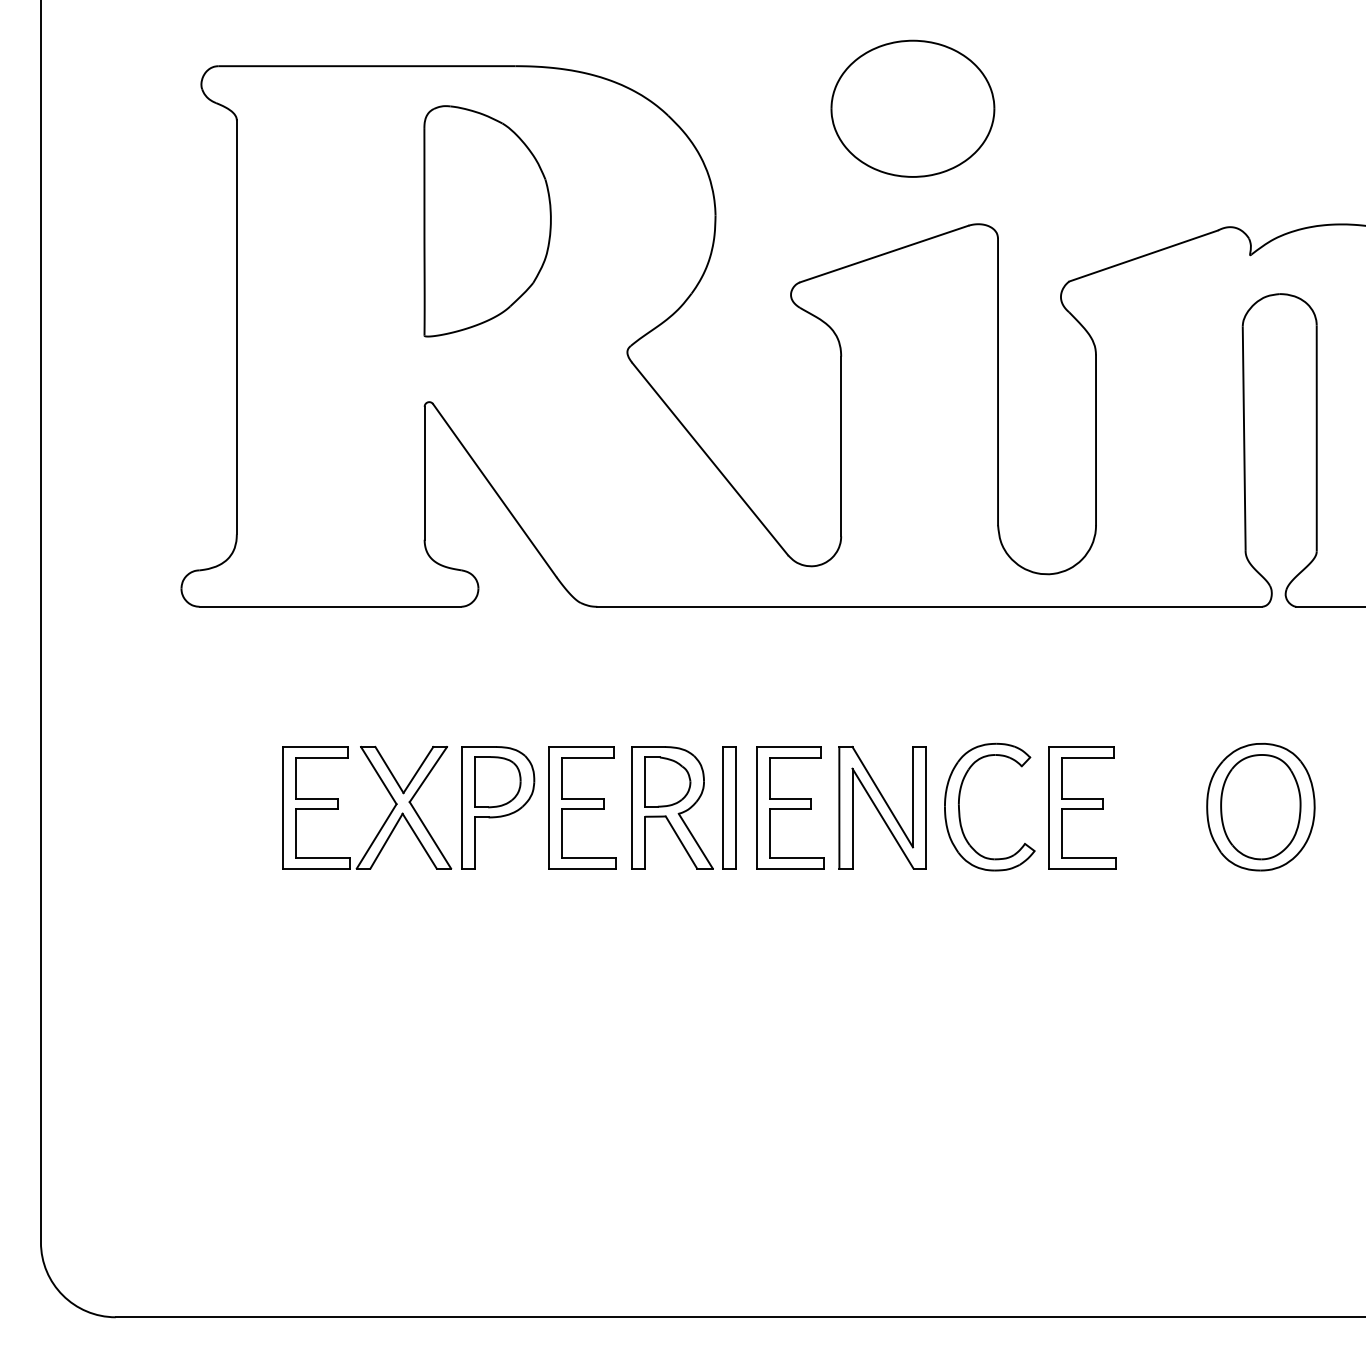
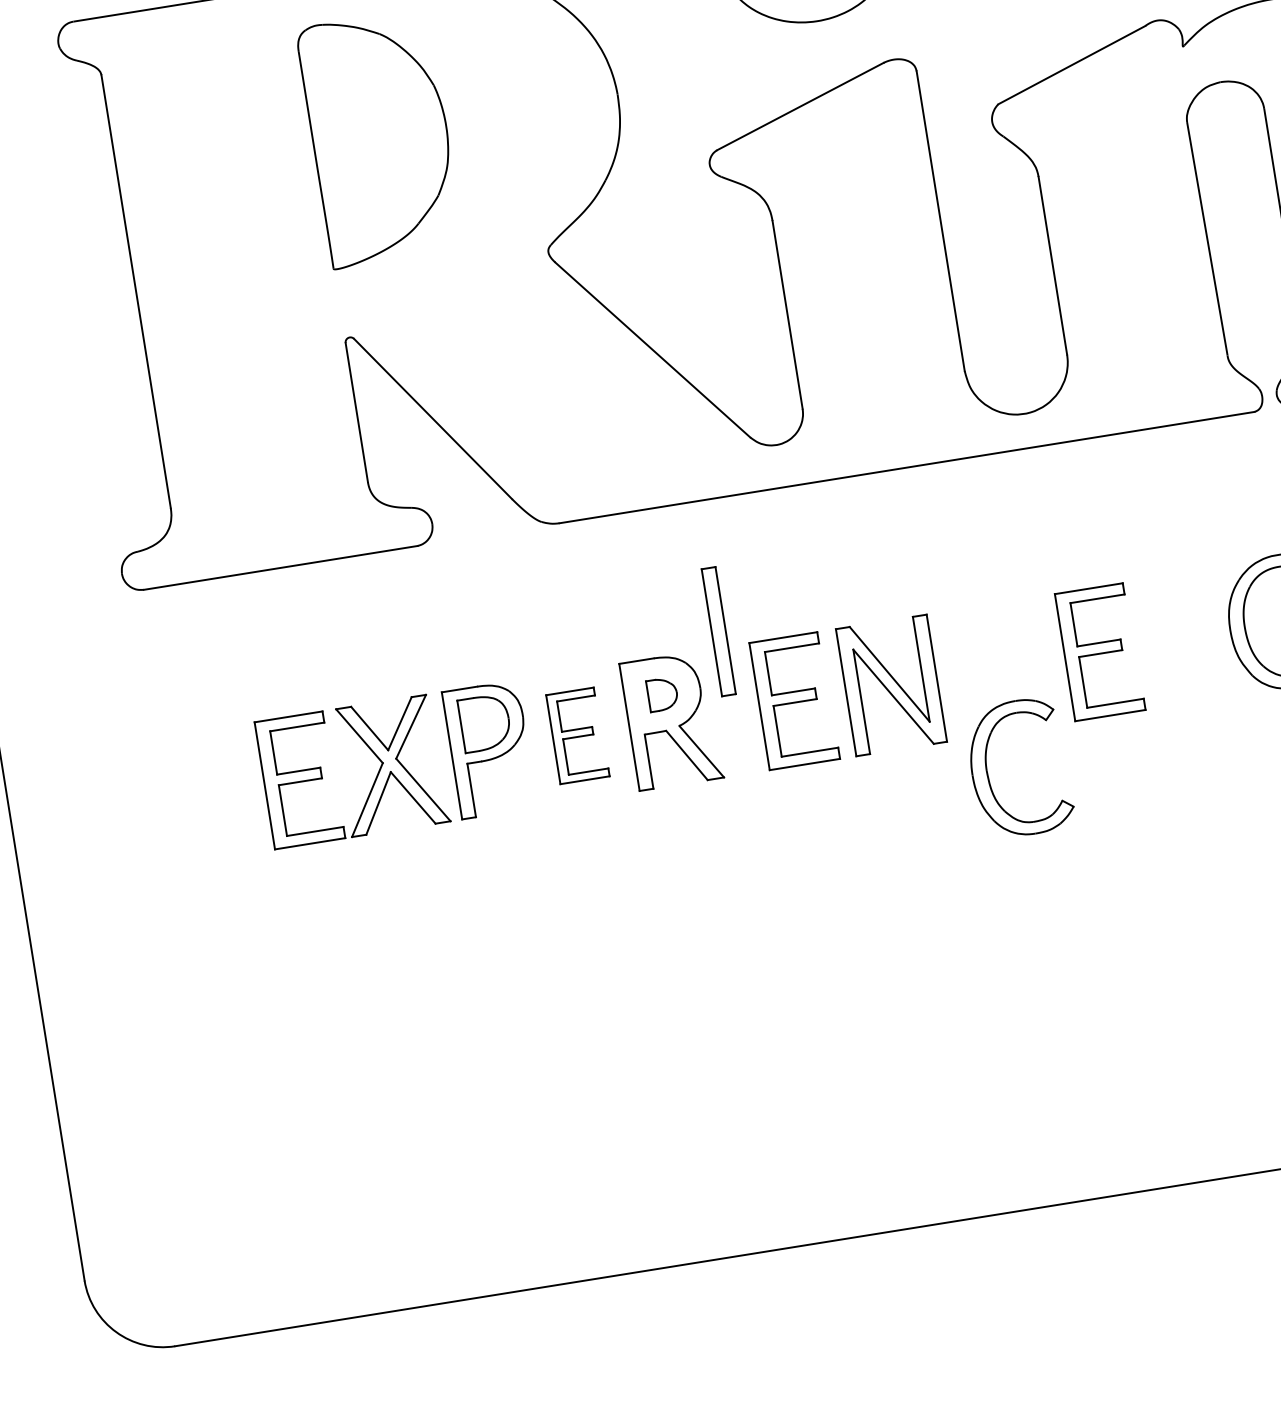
part: (667, 781) -> (662, 694), size x0.6
part: (582, 807) -> (577, 735), size x0.7
part: (729, 807) -> (718, 631), moved
part: (960, 811) -> (989, 777), moved

